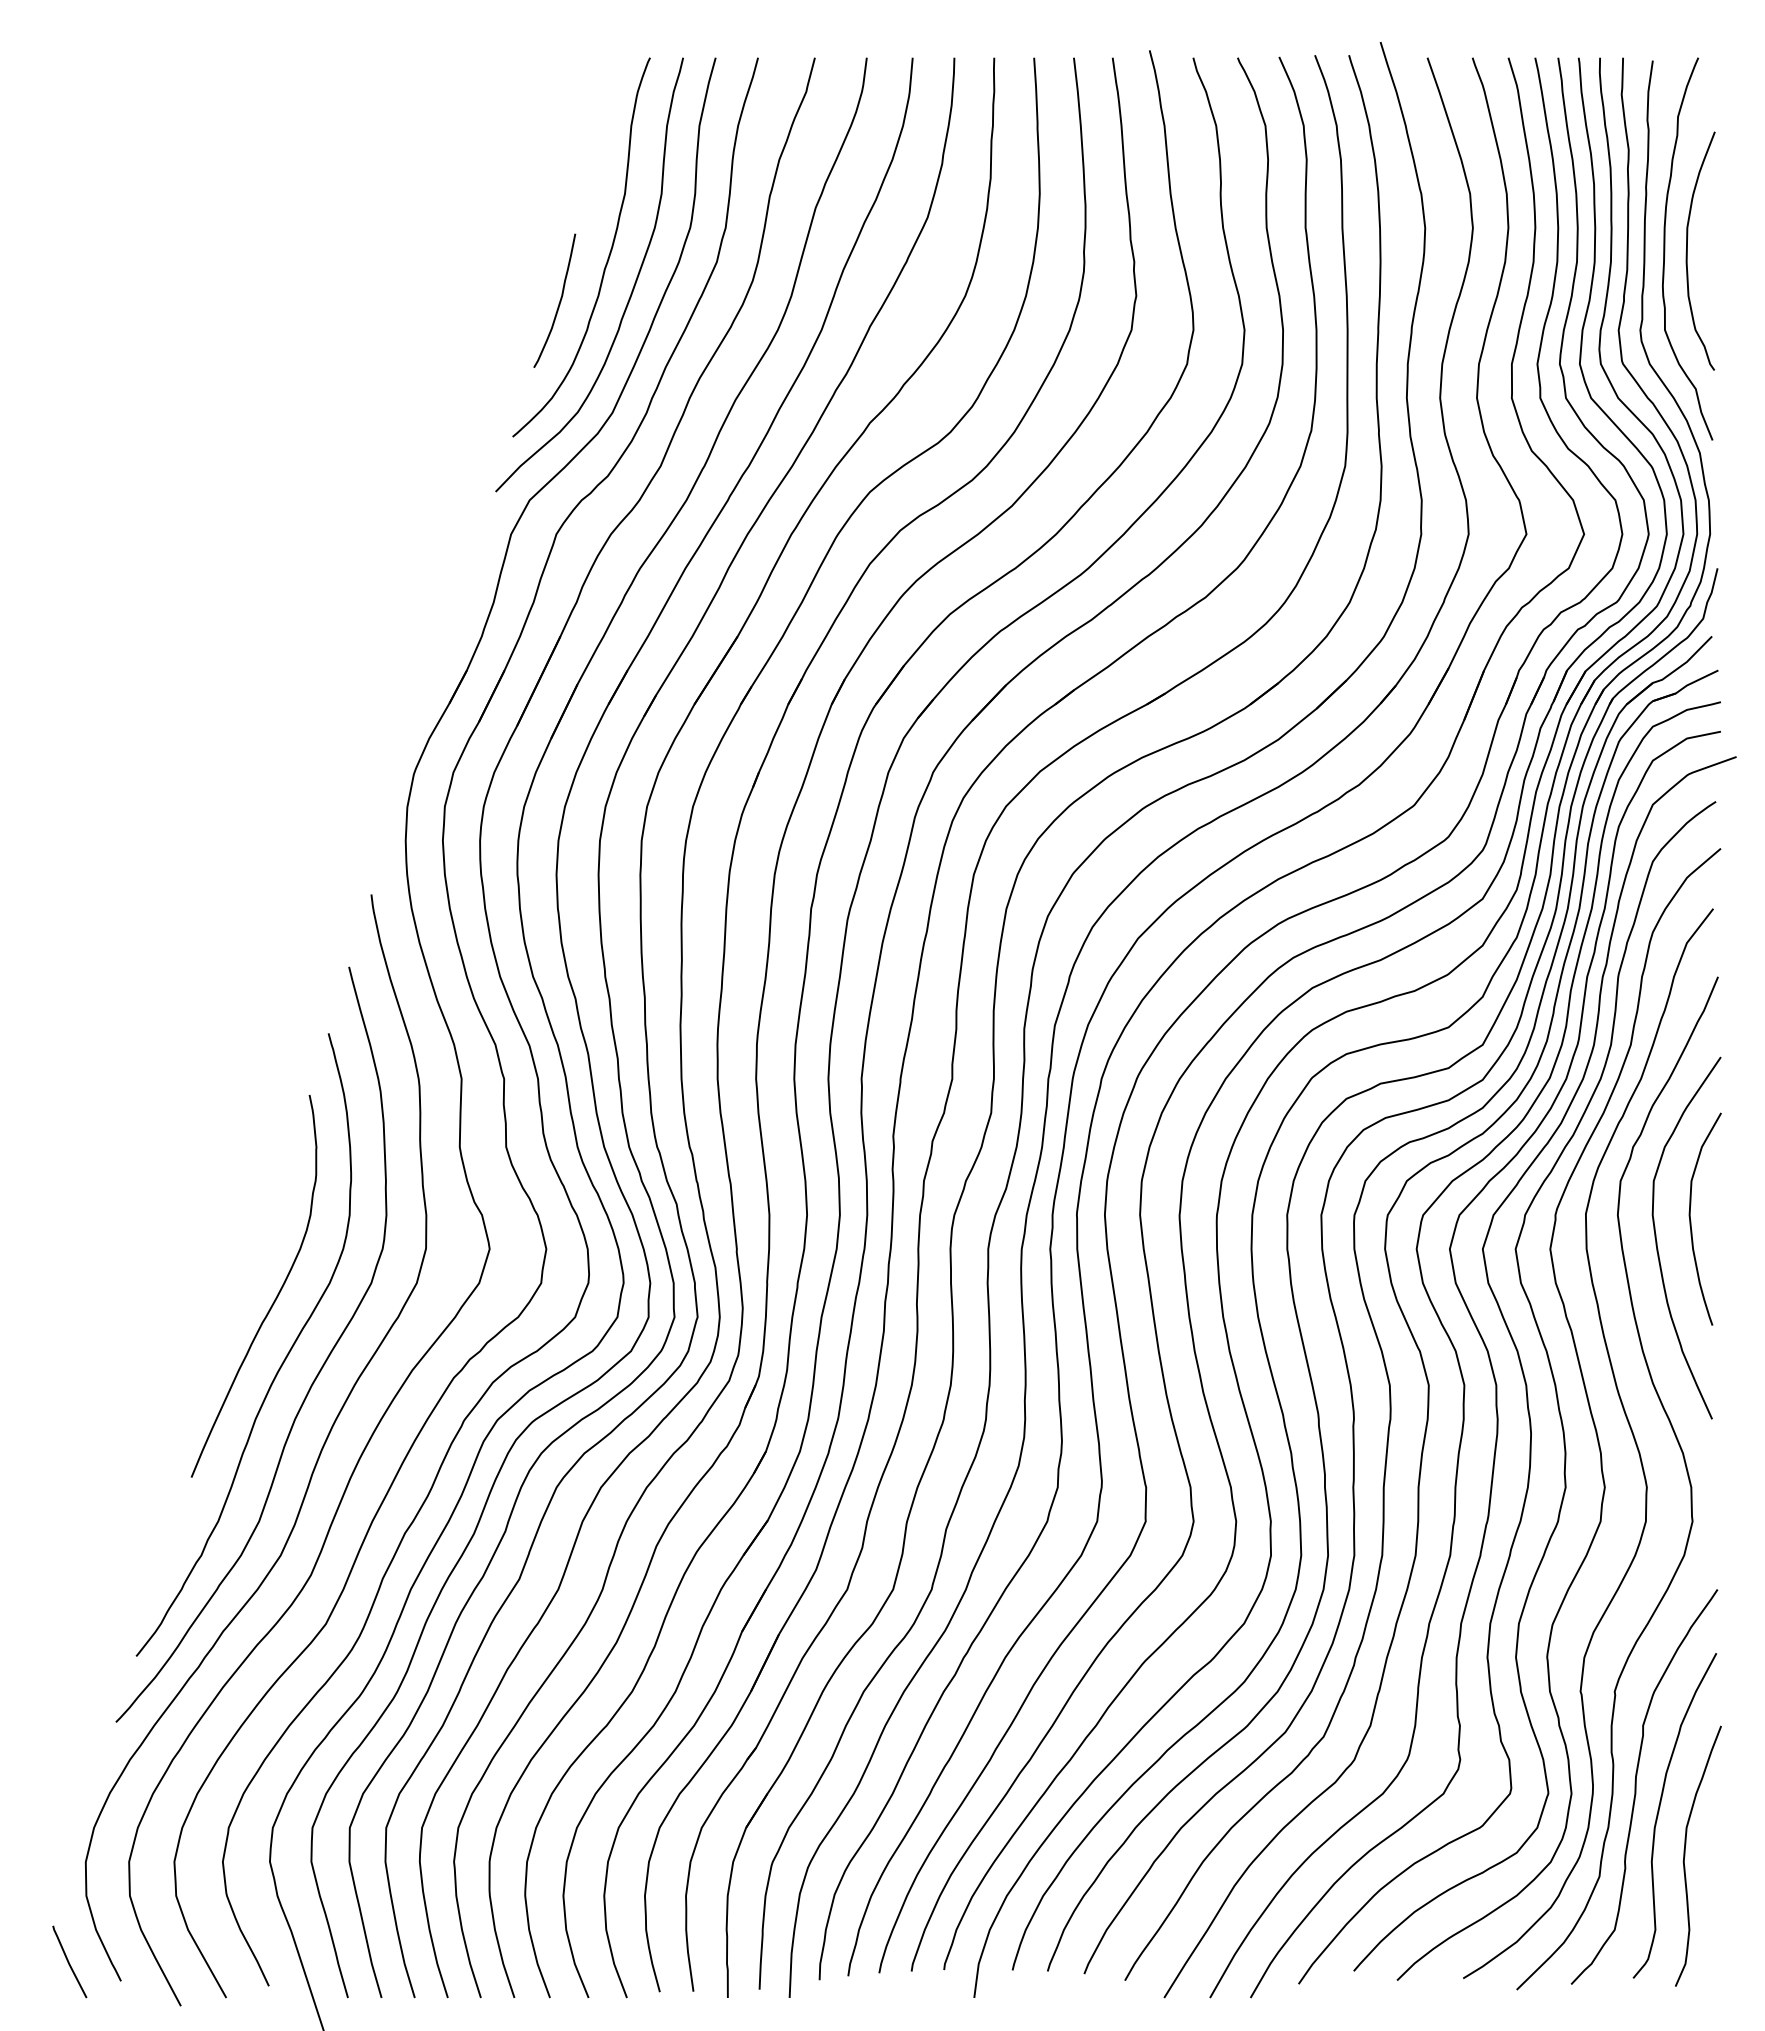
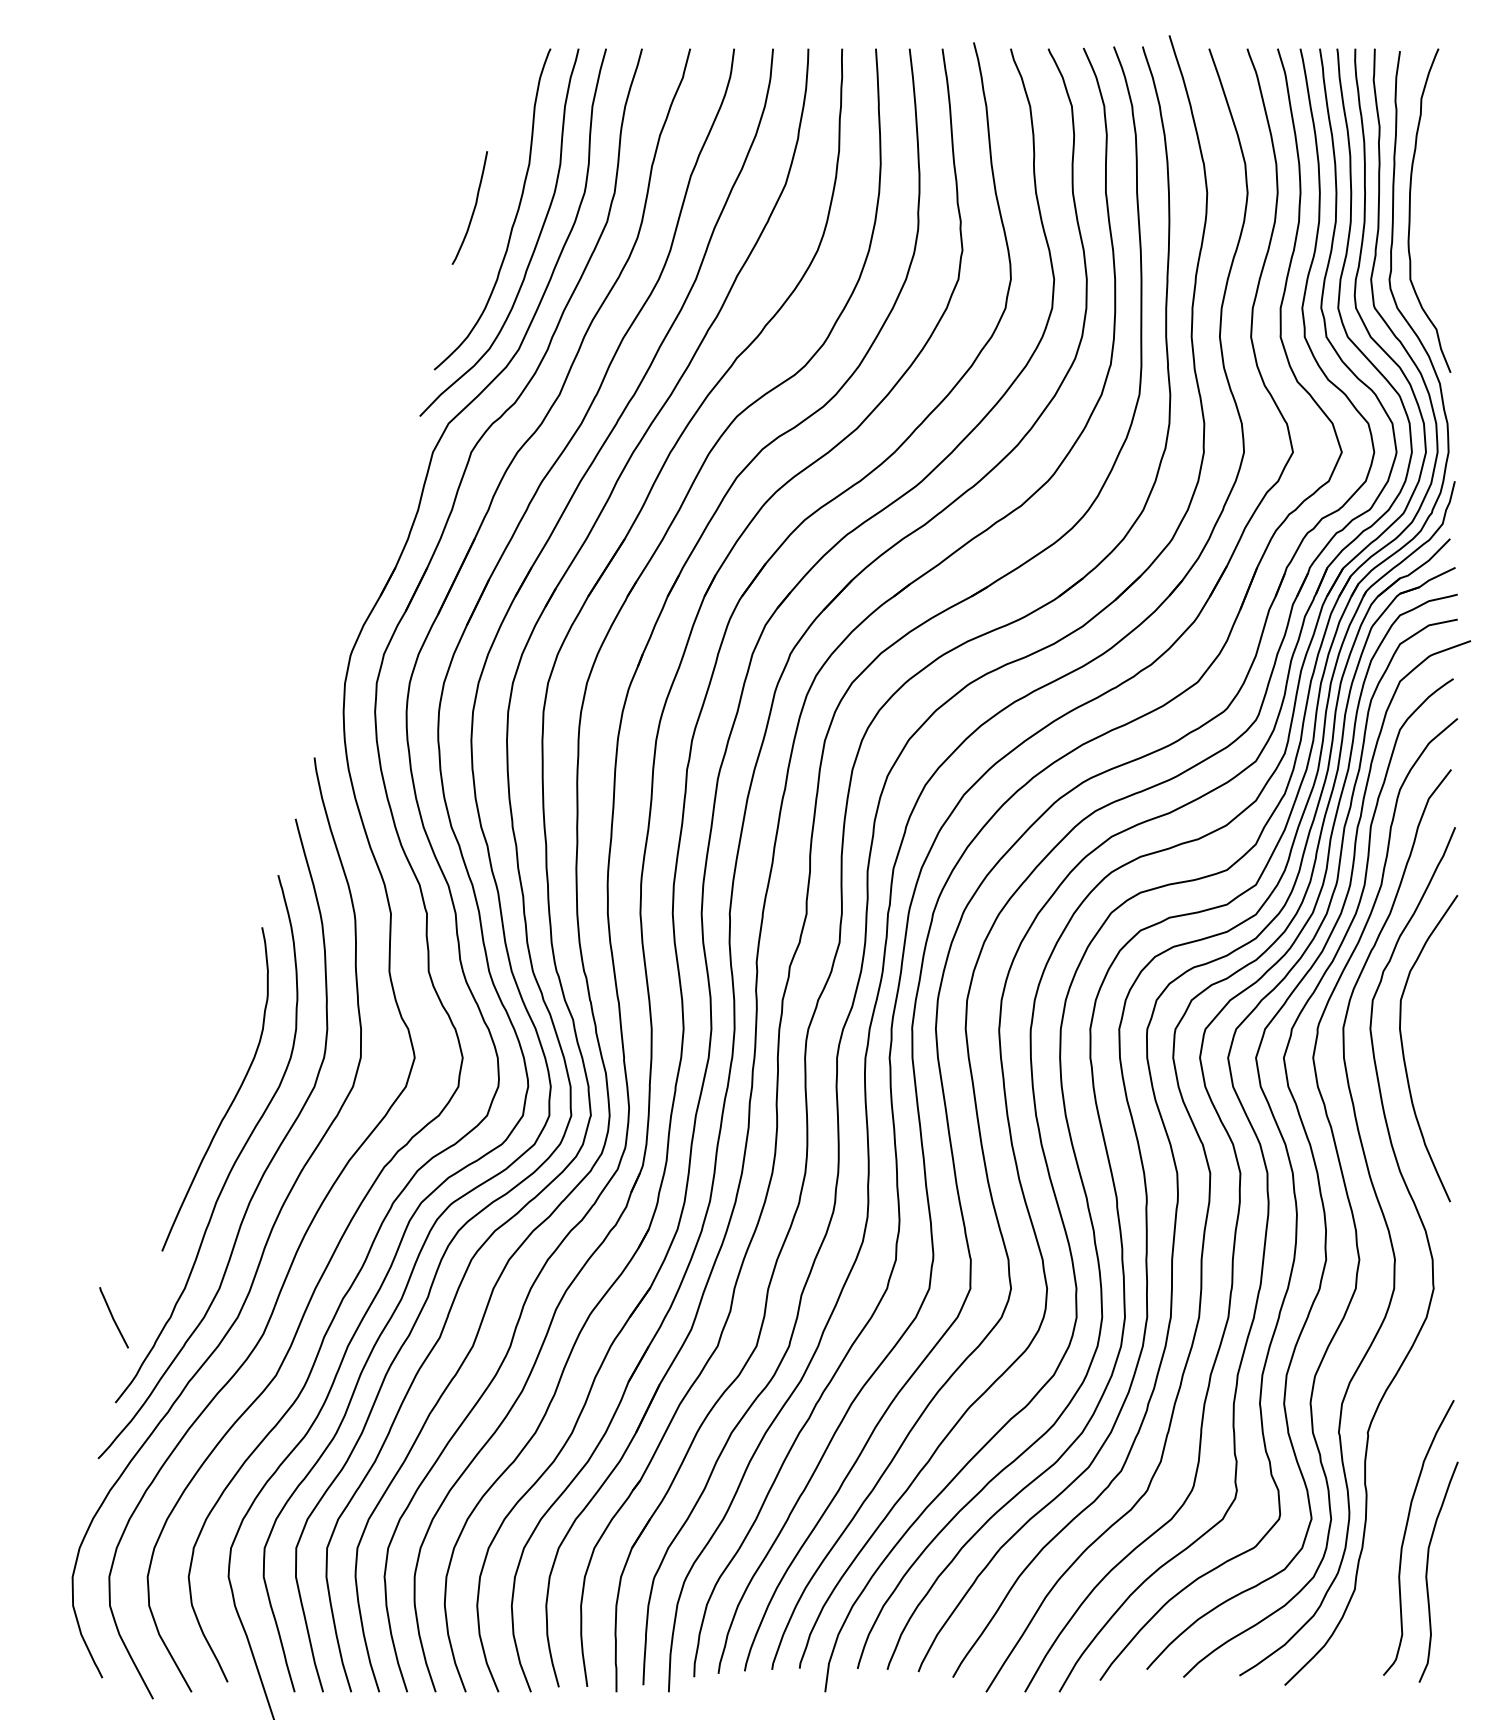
curve: (1687, 250) -> (1429, 211), removed
curve: (559, 300) -> (473, 207), moved
curve: (1691, 1220) -> (1432, 1033), removed
curve: (1636, 1786) -> (1386, 1513), removed
line: (69, 1961) -> (113, 1317), moved

